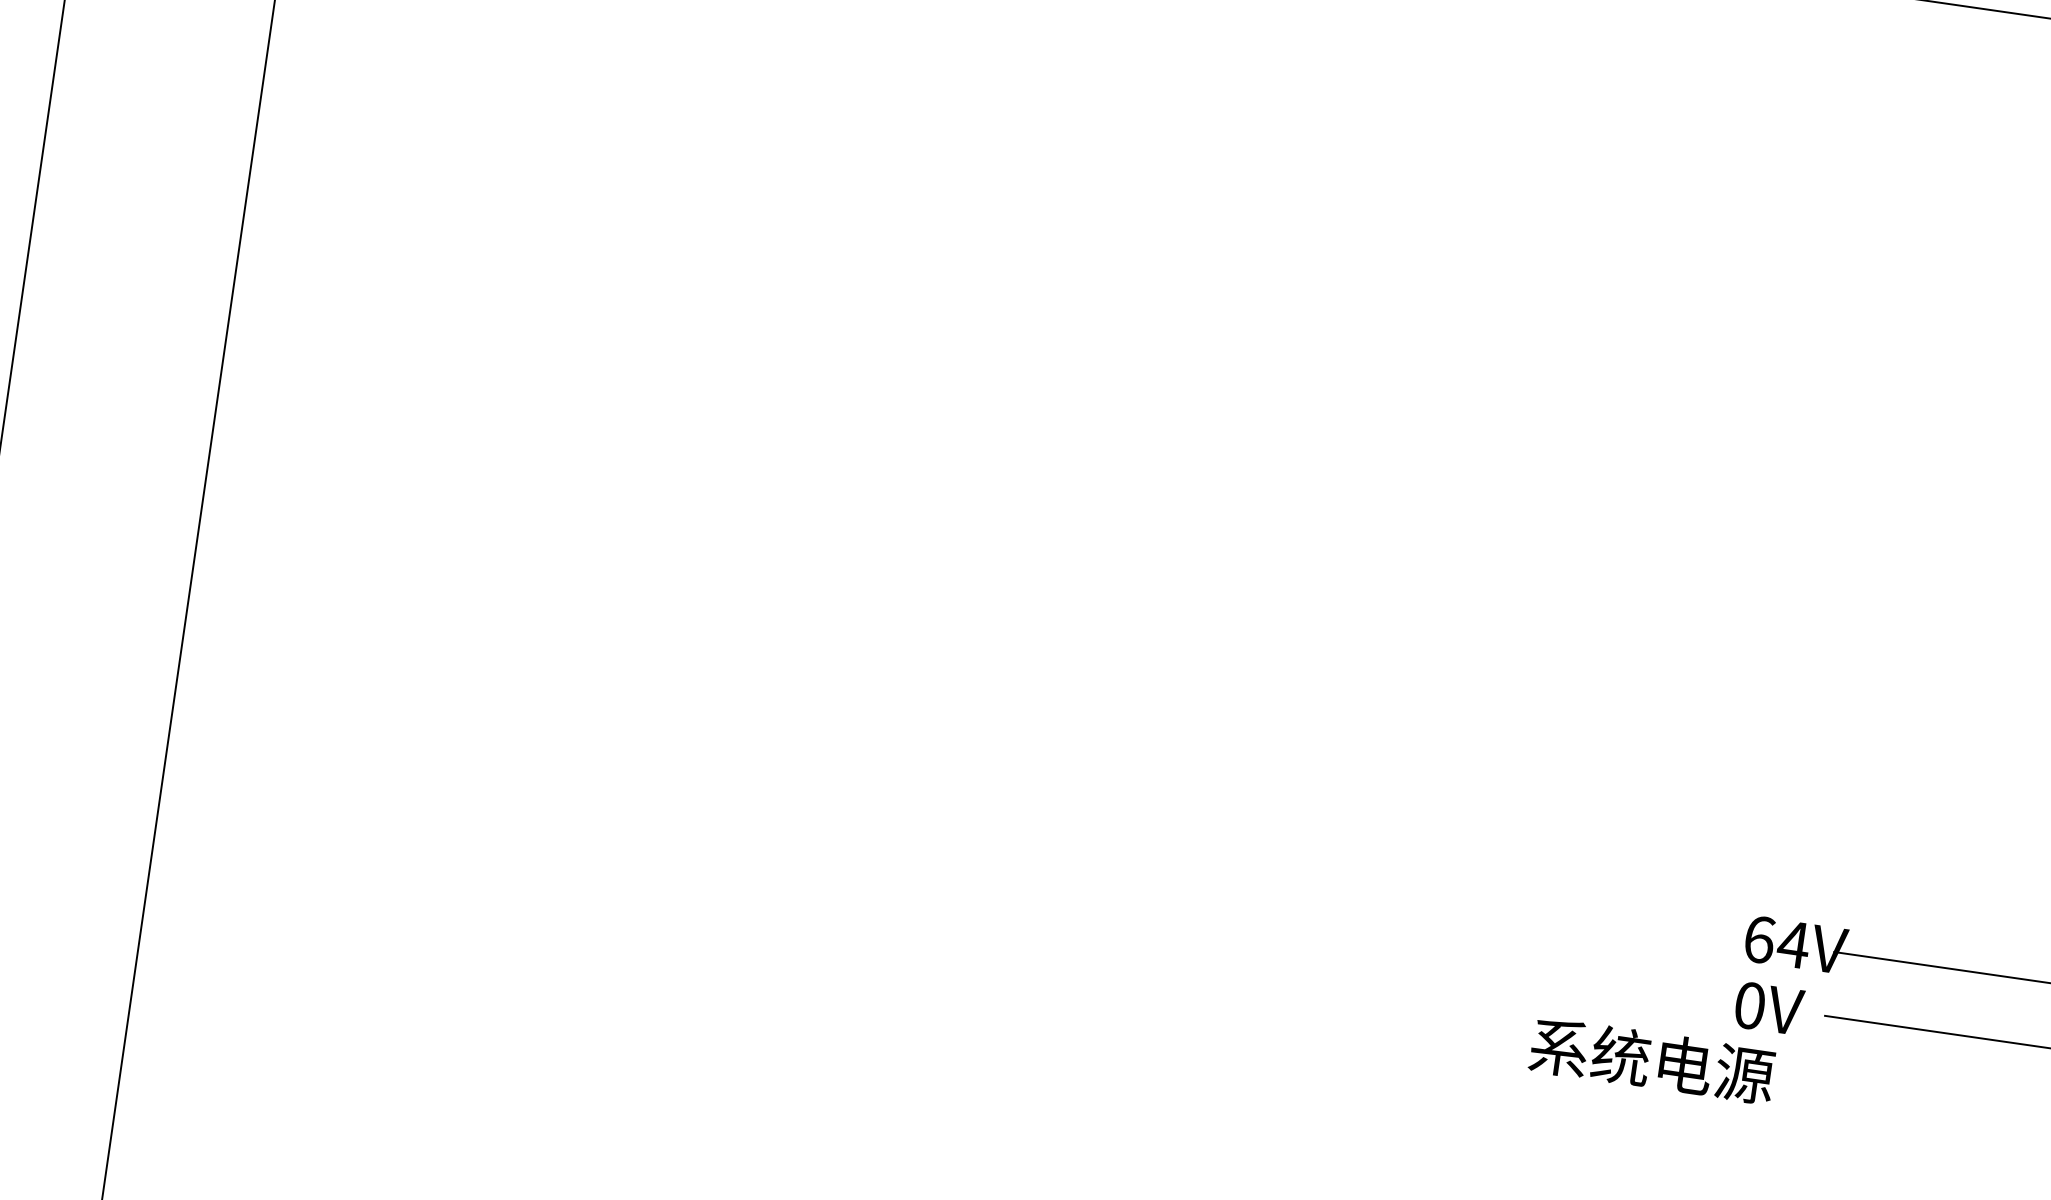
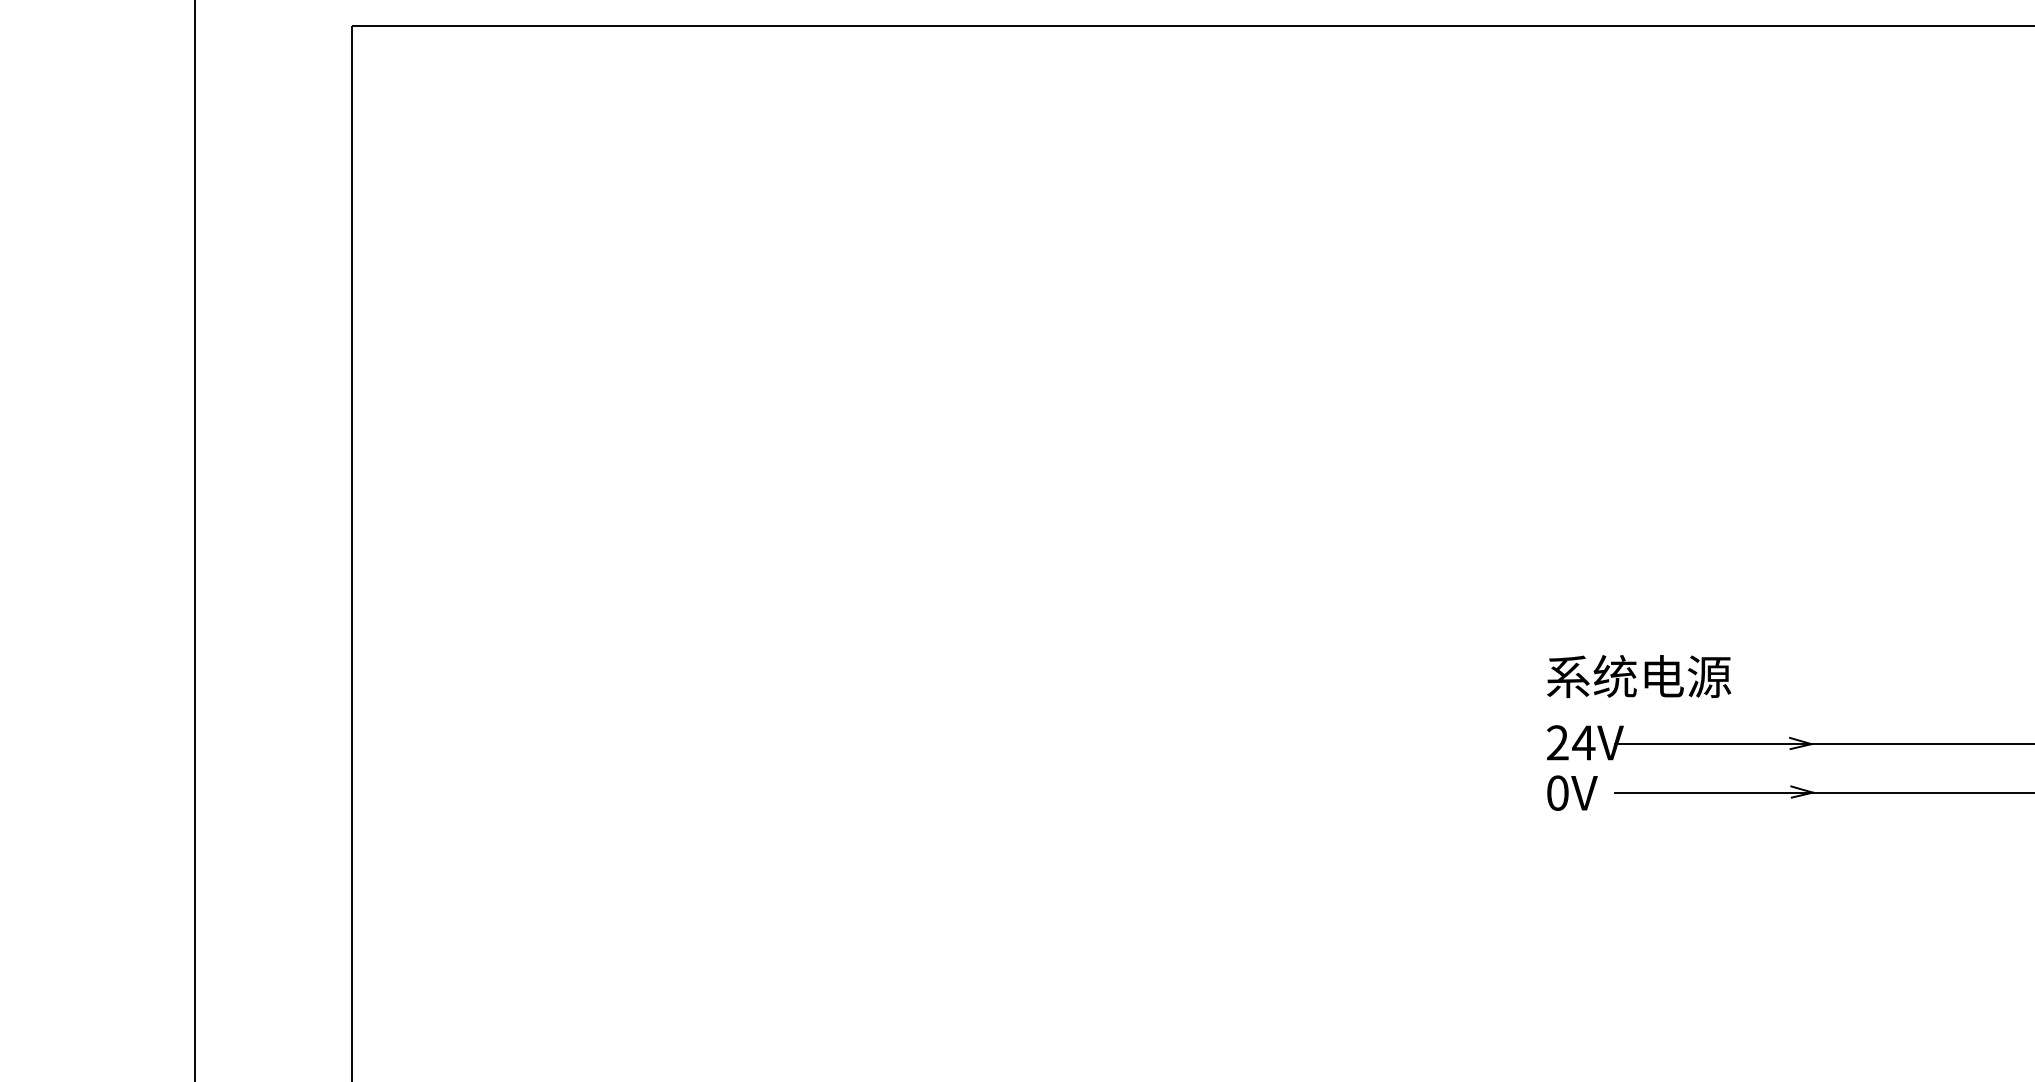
text: (1759, 939) -> (1557, 742), 64V -> 24V
text: (1652, 1060) -> (1639, 676), moved

